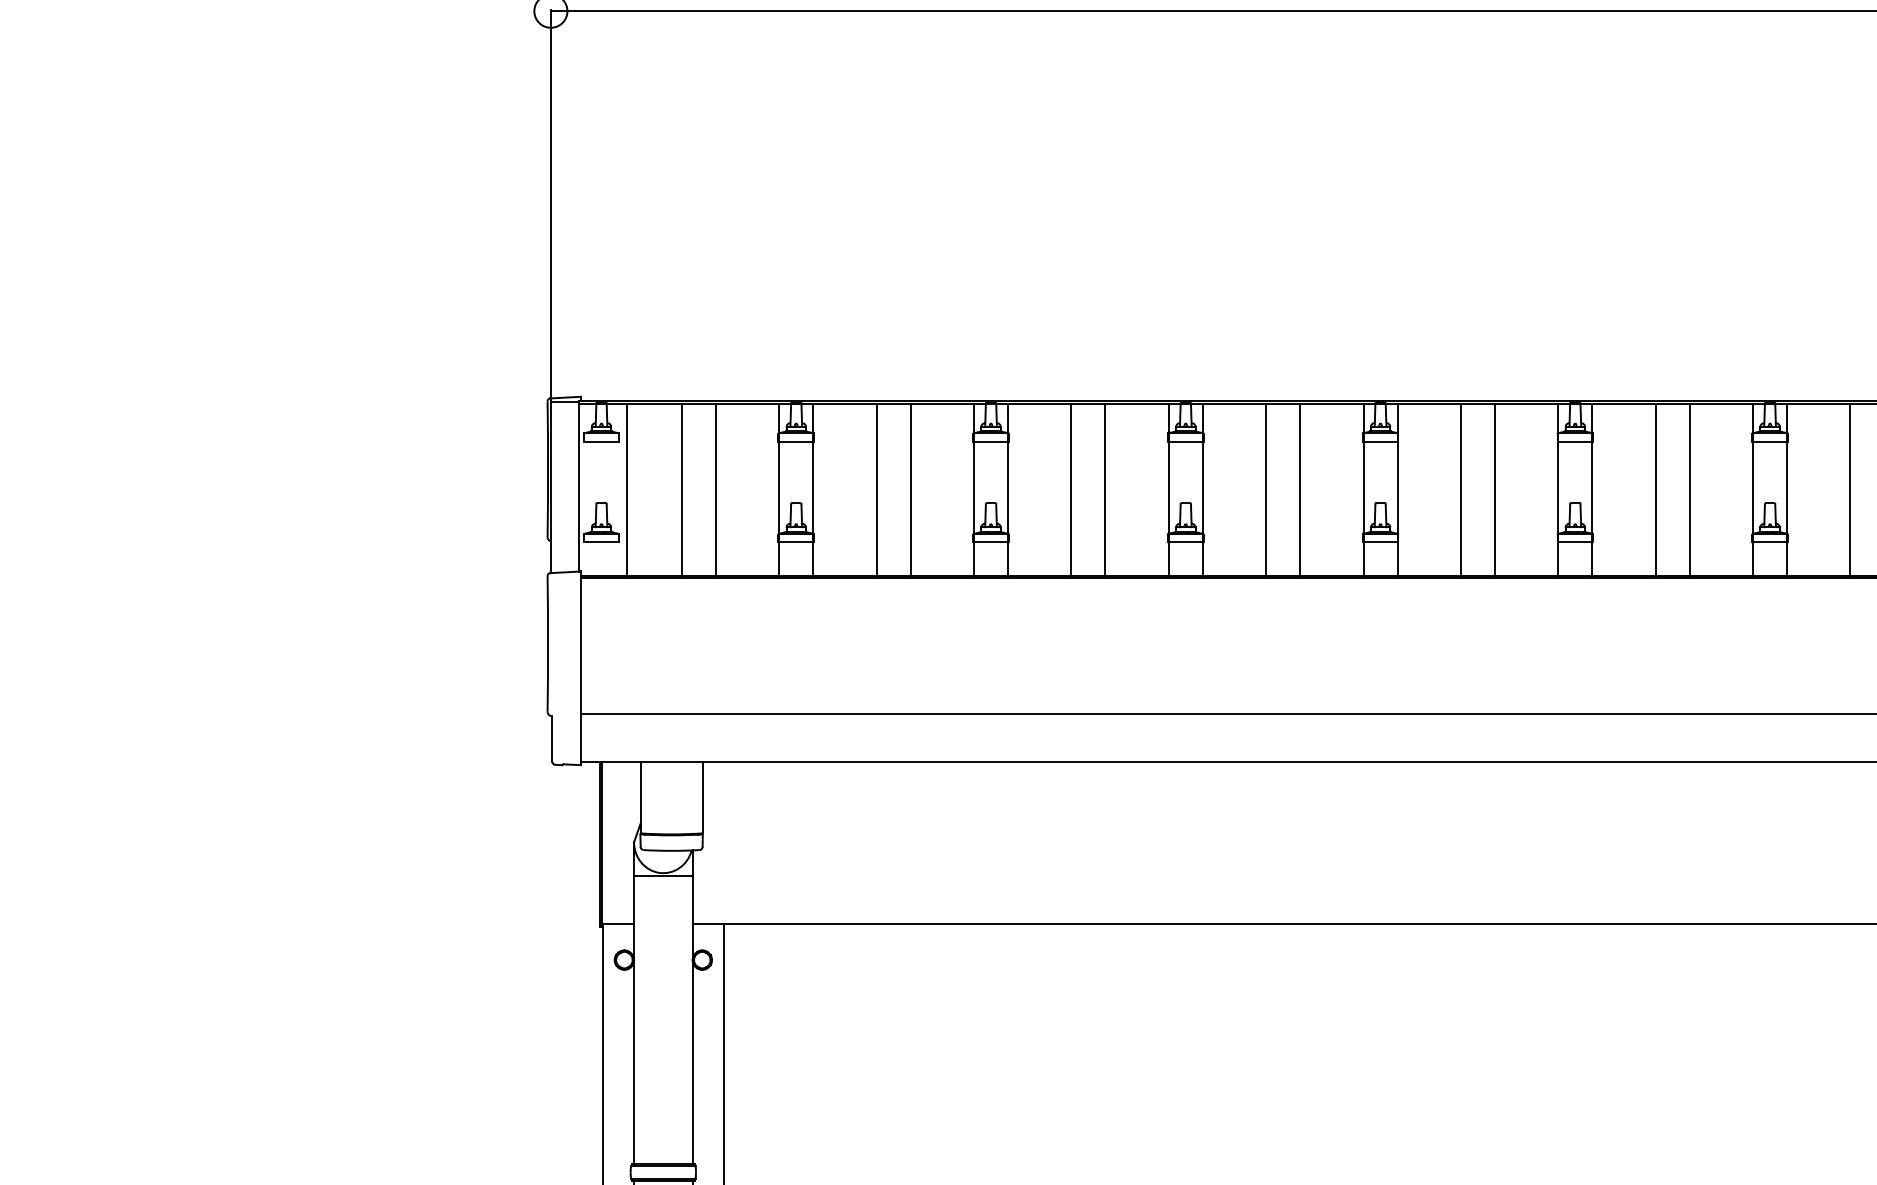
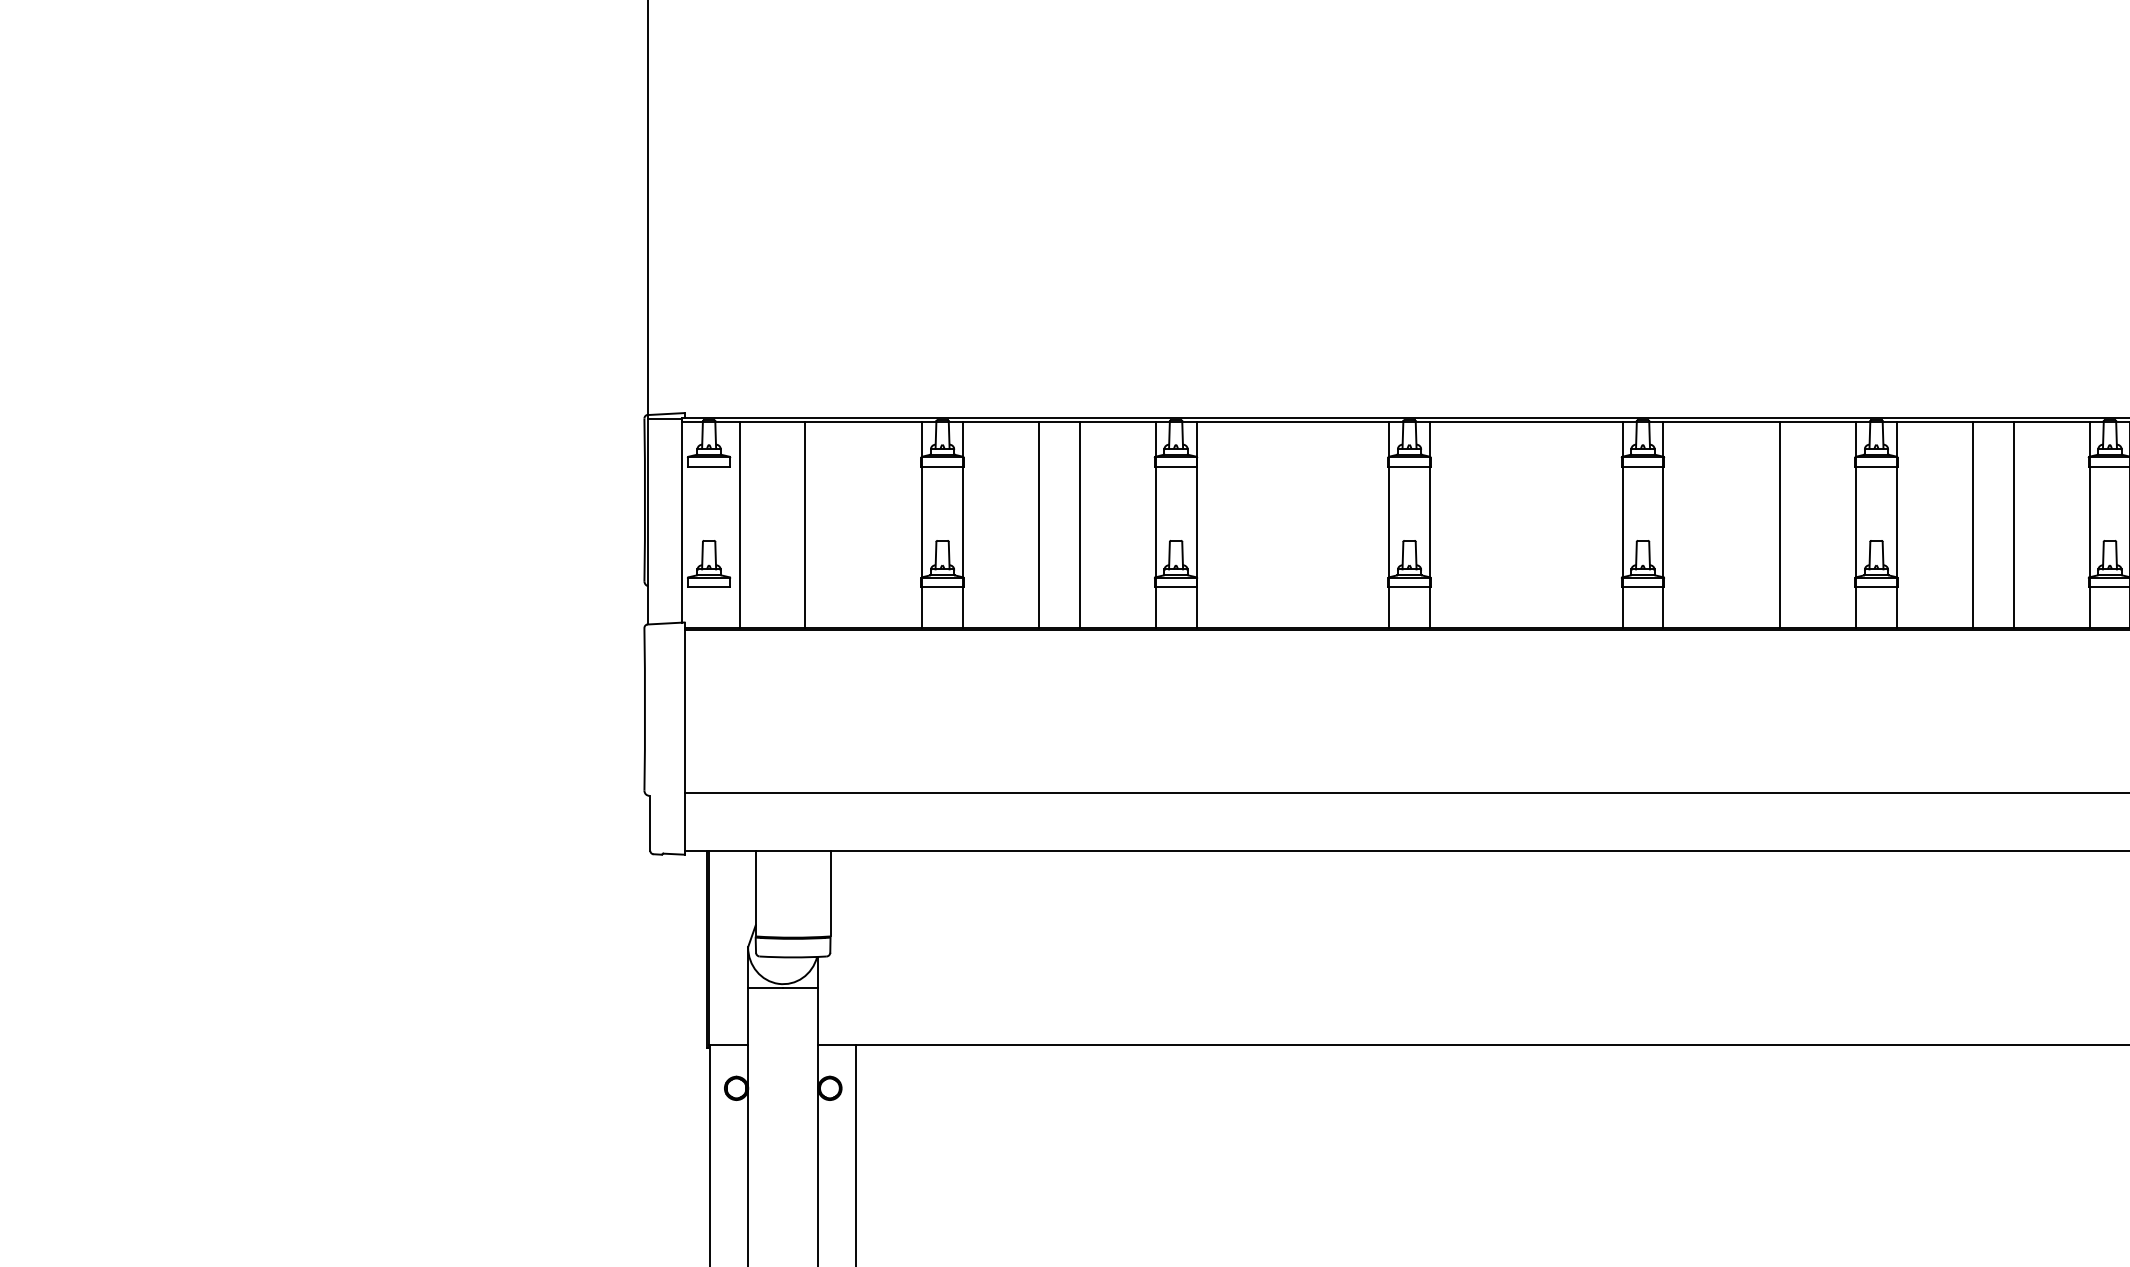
line: (715, 489) -> (845, 524), removed
line: (1071, 489) -> (1272, 524), removed
line: (1105, 489) -> (1313, 524), removed
line: (1266, 489) -> (1506, 524), removed
line: (1300, 489) -> (1547, 524), removed
line: (1460, 489) -> (1738, 524), removed

